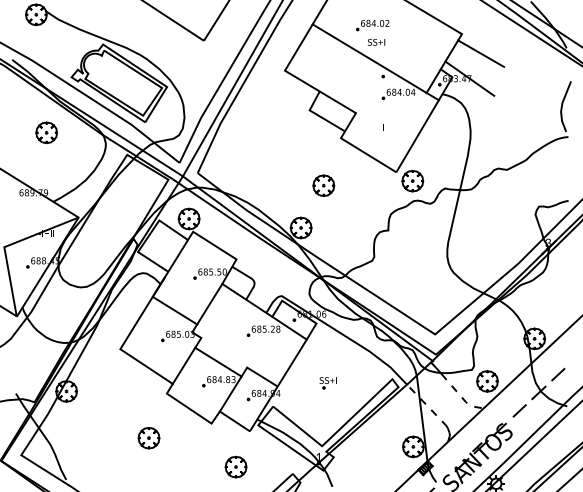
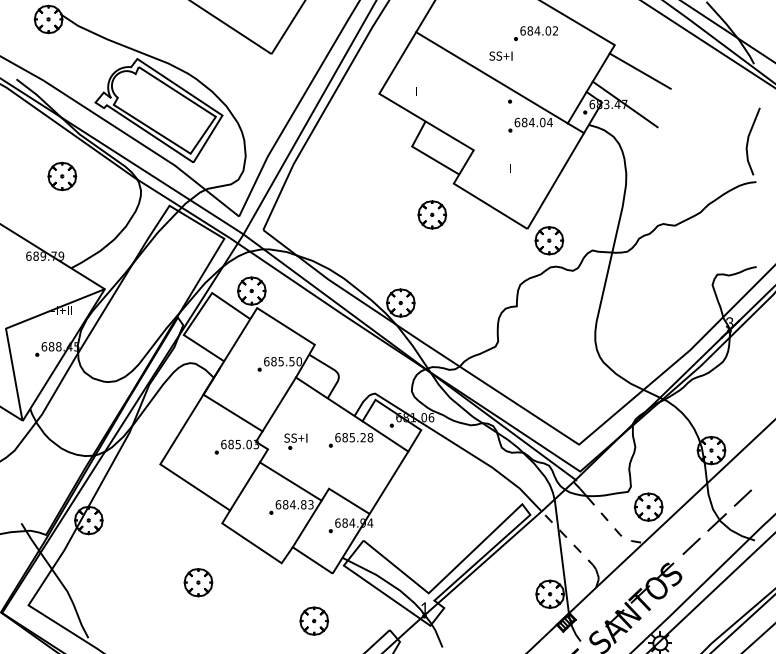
part: (372, 25) -> (535, 33), moved
part: (323, 185) -> (431, 214), moved
part: (327, 383) -> (294, 442), moved

